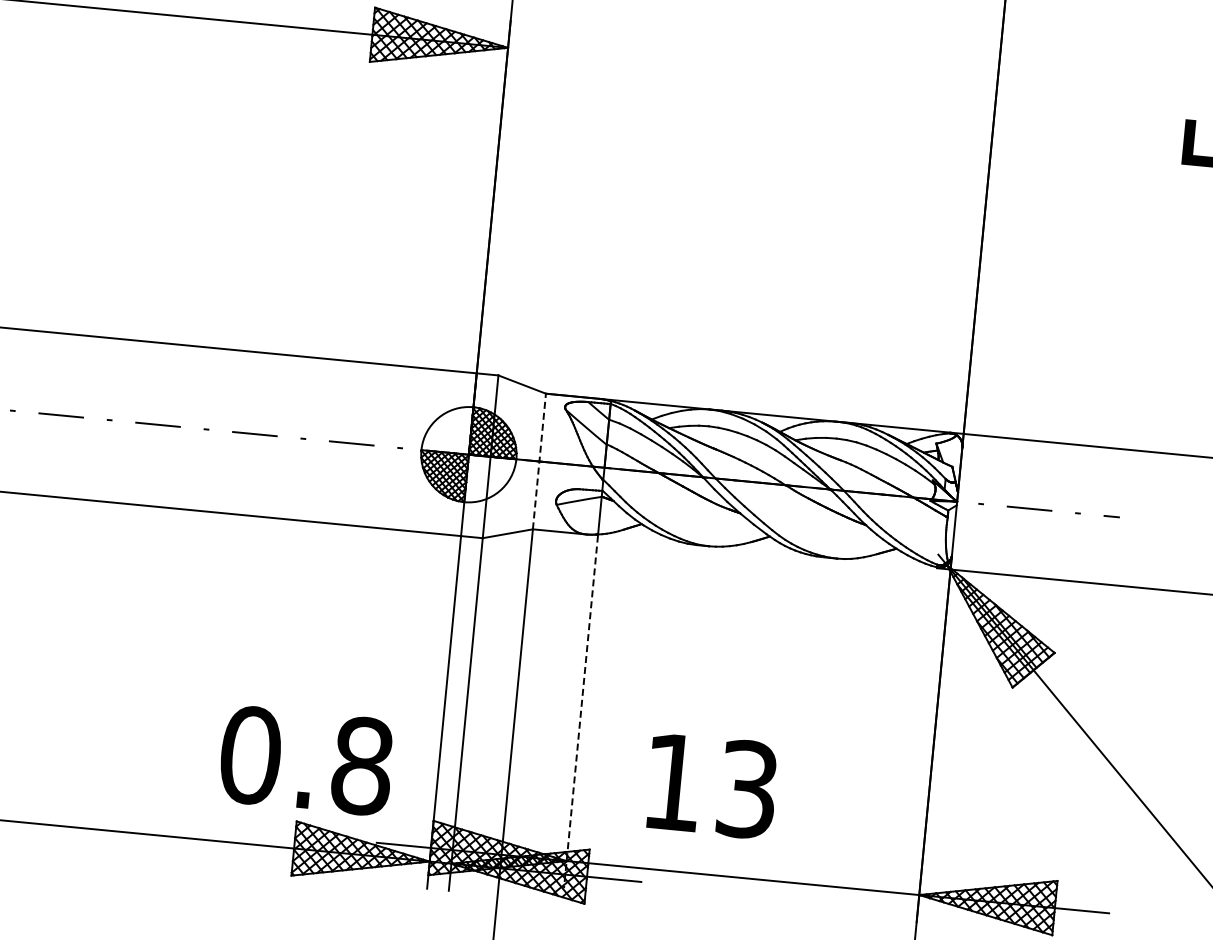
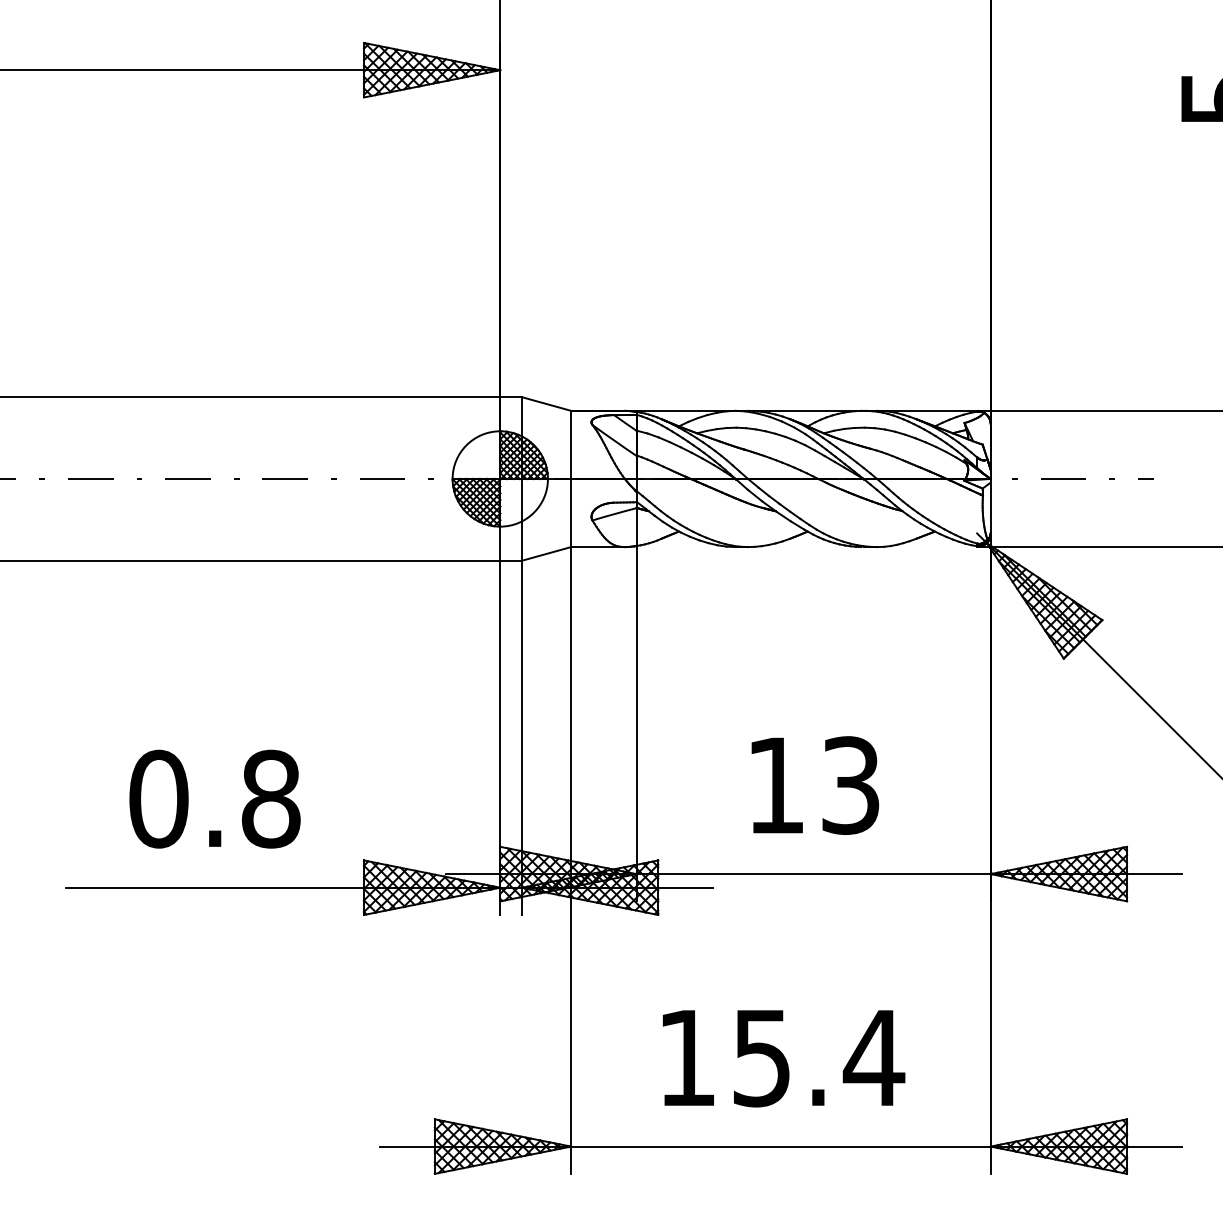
line: (539, 461) -> (571, 478), dashed -> solid
line: (580, 712) -> (636, 724), dashed -> solid
text: (306, 760) -> (214, 798), moved
text: (712, 786) -> (815, 785), moved

